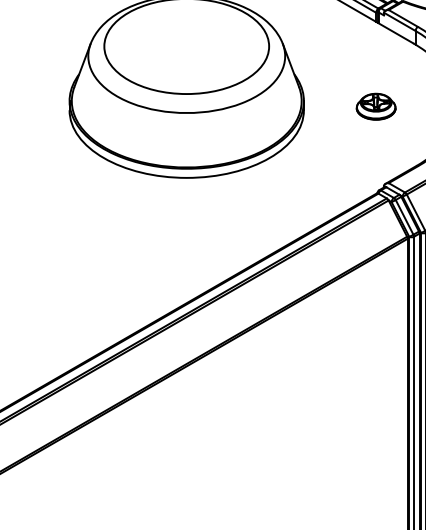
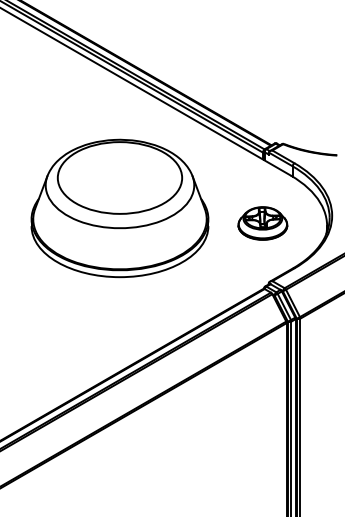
part: (375, 106) -> (262, 223), size x1.67

